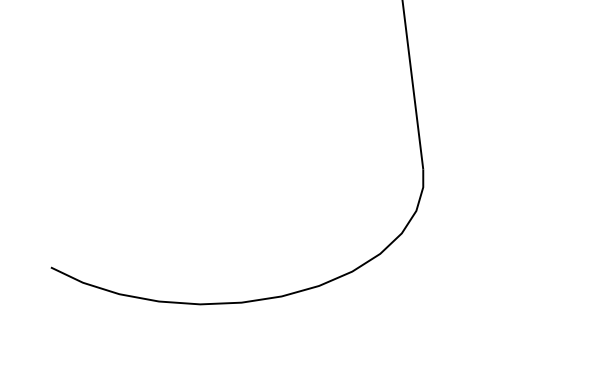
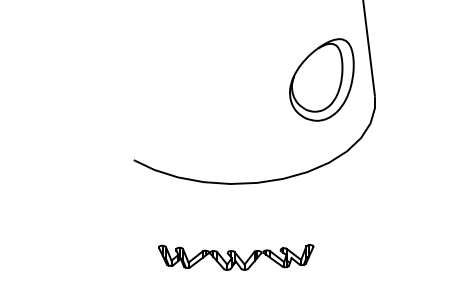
part: (340, 143) -> (321, 79), added

